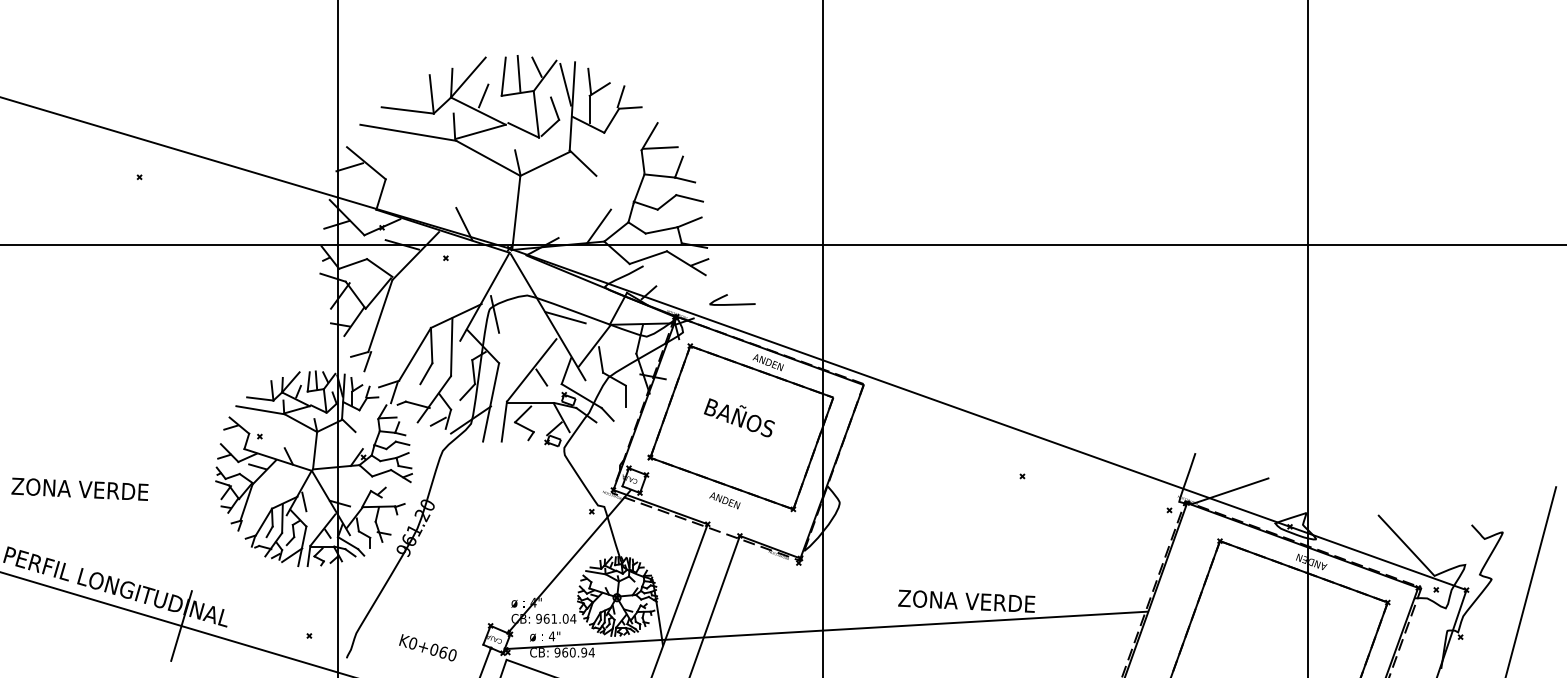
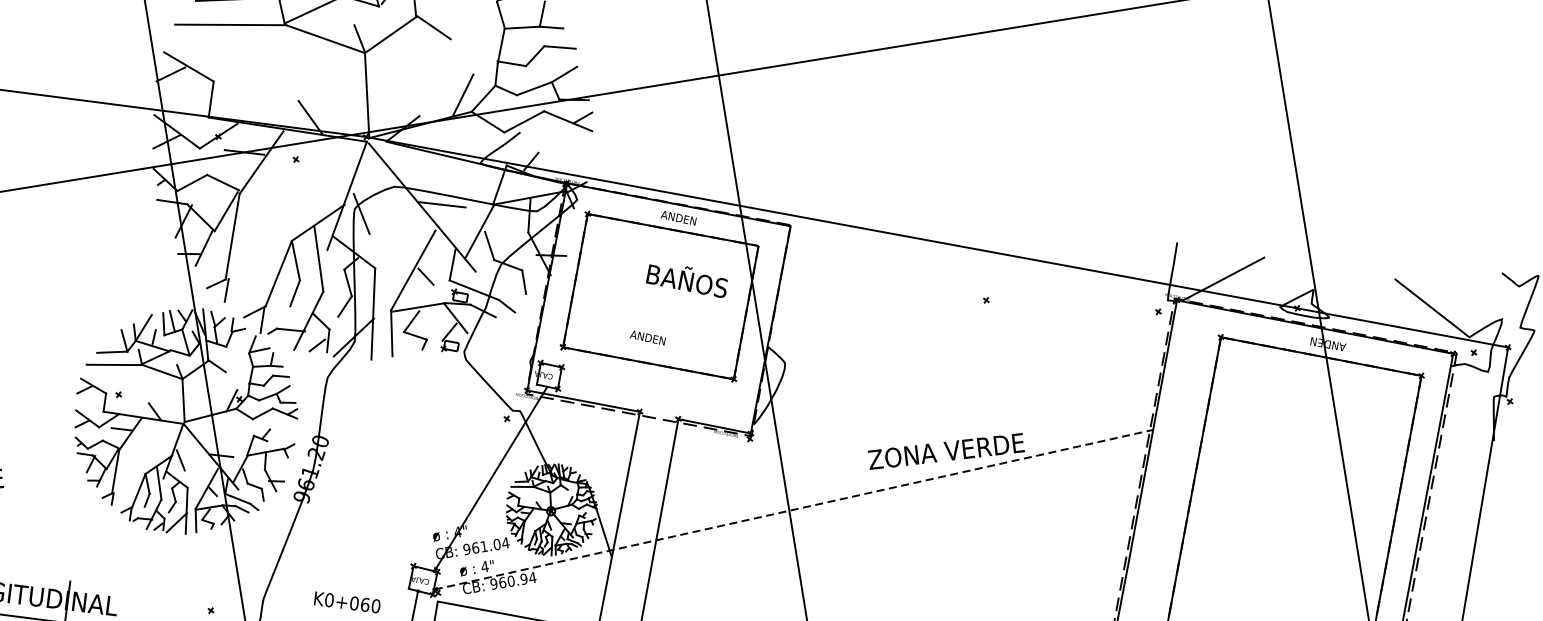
curve: (732, 303) -> (627, 158), removed
text: (739, 417) -> (686, 280), moved
text: (724, 500) -> (647, 337), moved
line: (827, 630) -> (794, 509), solid -> dashed

